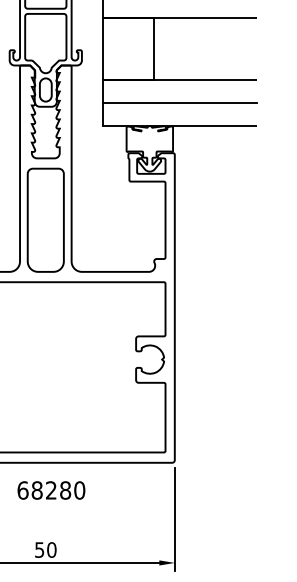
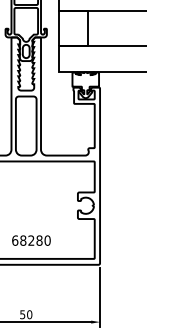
line: (179, 102) -> (102, 58), removed
text: (51, 490) -> (31, 240), moved

